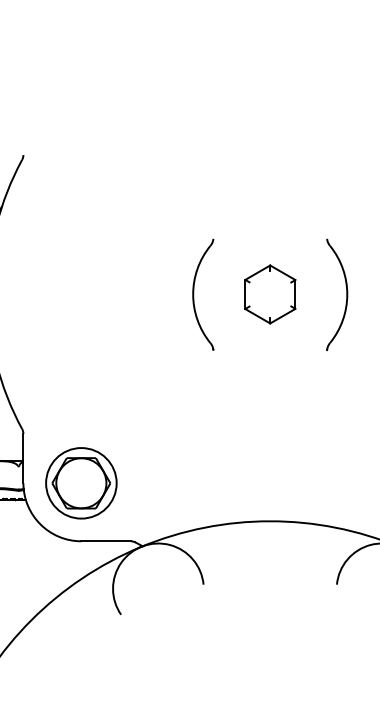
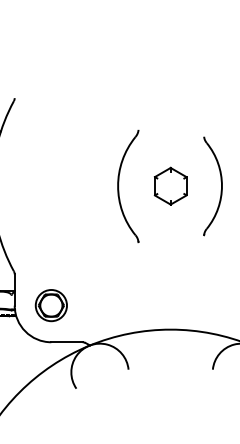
part: (203, 294) -> (128, 186), size x1.6
part: (336, 294) -> (212, 186), size x1.4
part: (81, 483) -> (51, 305), size x0.7

